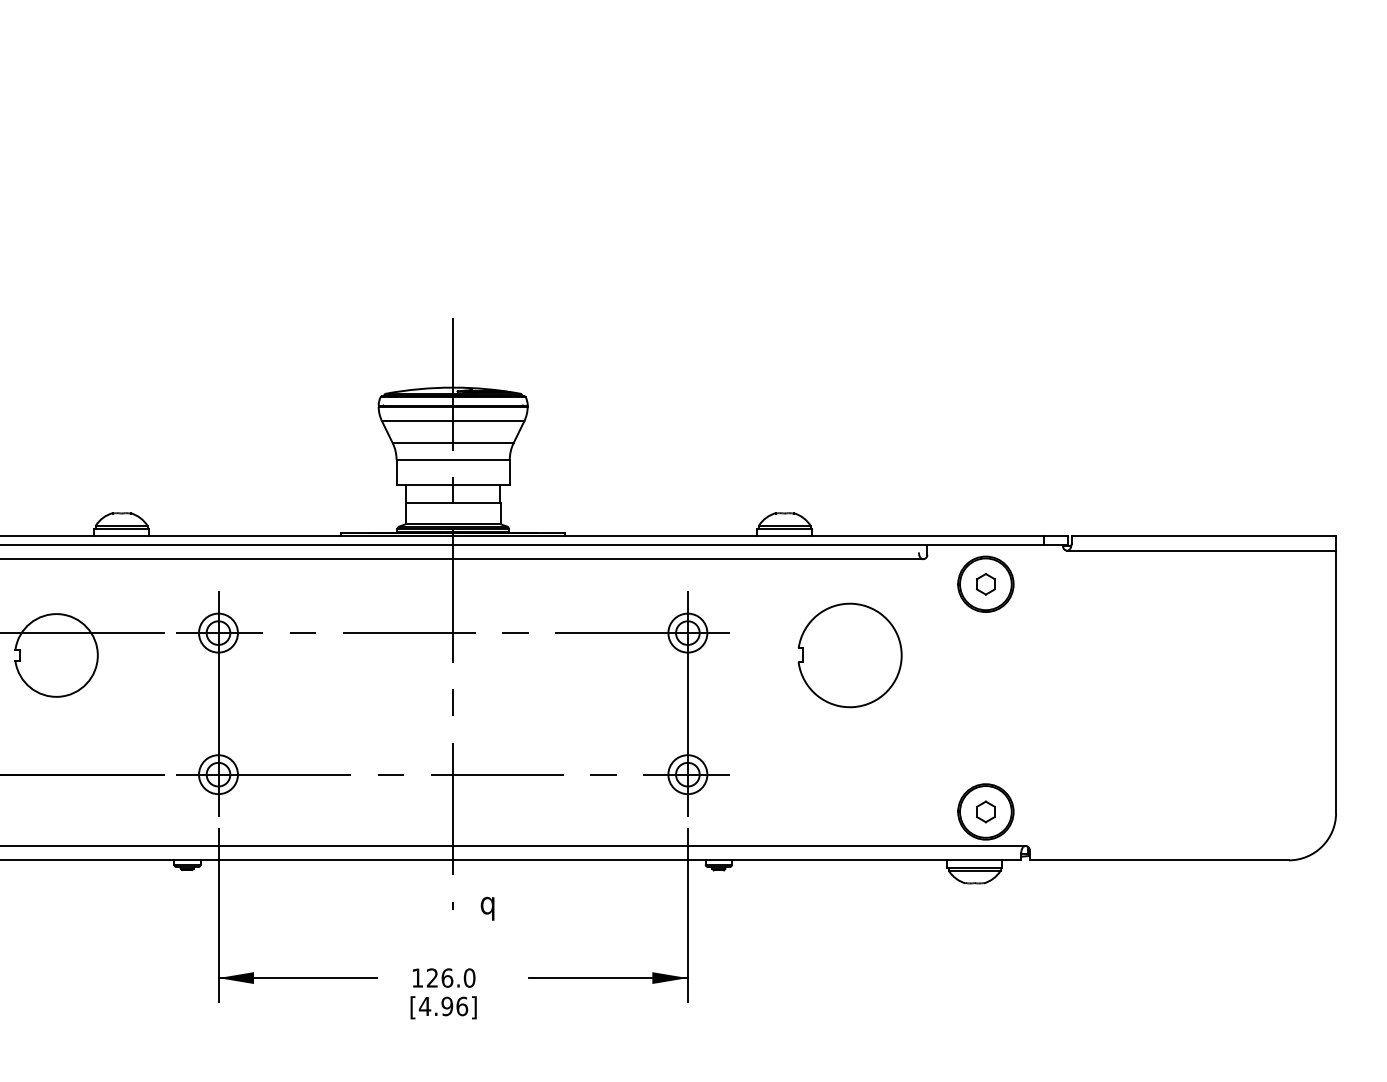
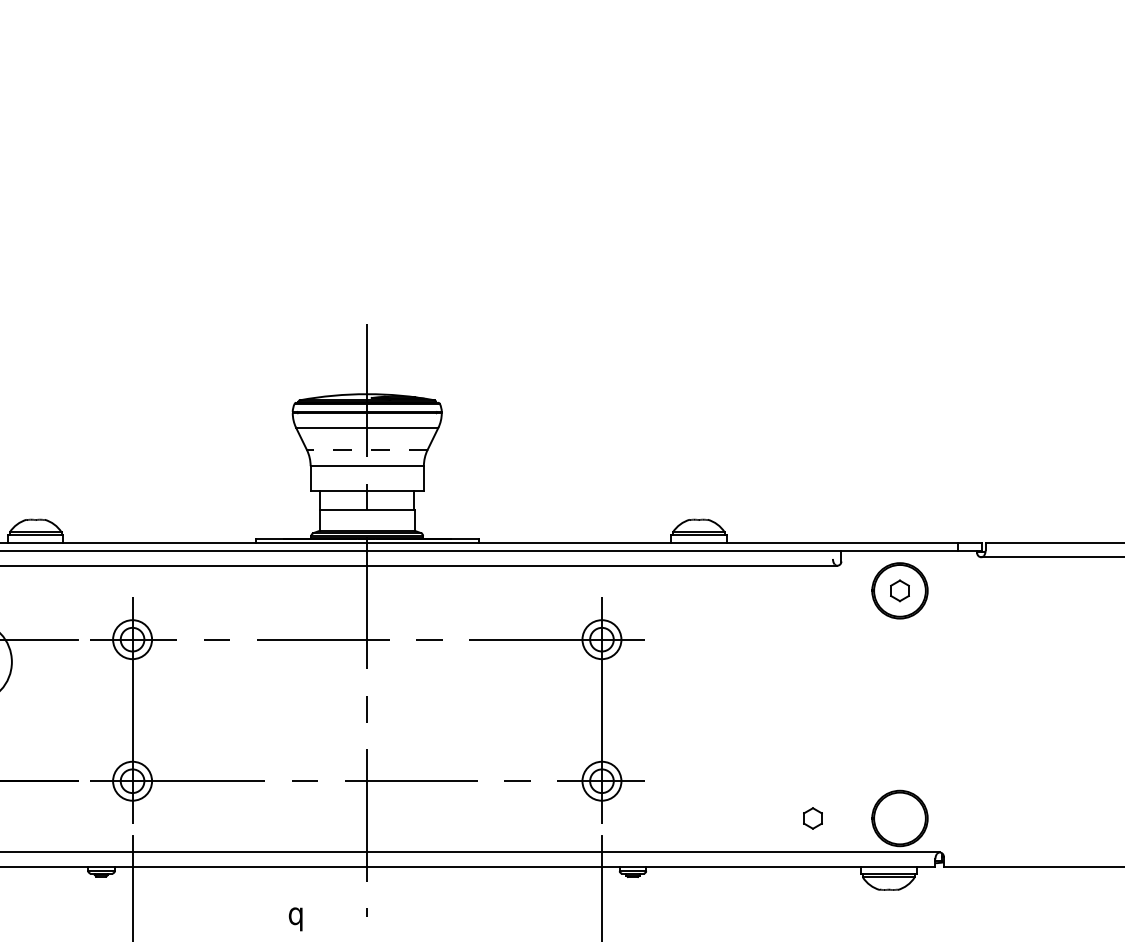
line: (452, 443) -> (366, 450), solid -> dashed
part: (849, 655) -> (763, 662), removed
part: (985, 811) -> (812, 818), moved
text: (487, 908) -> (295, 919), moved

